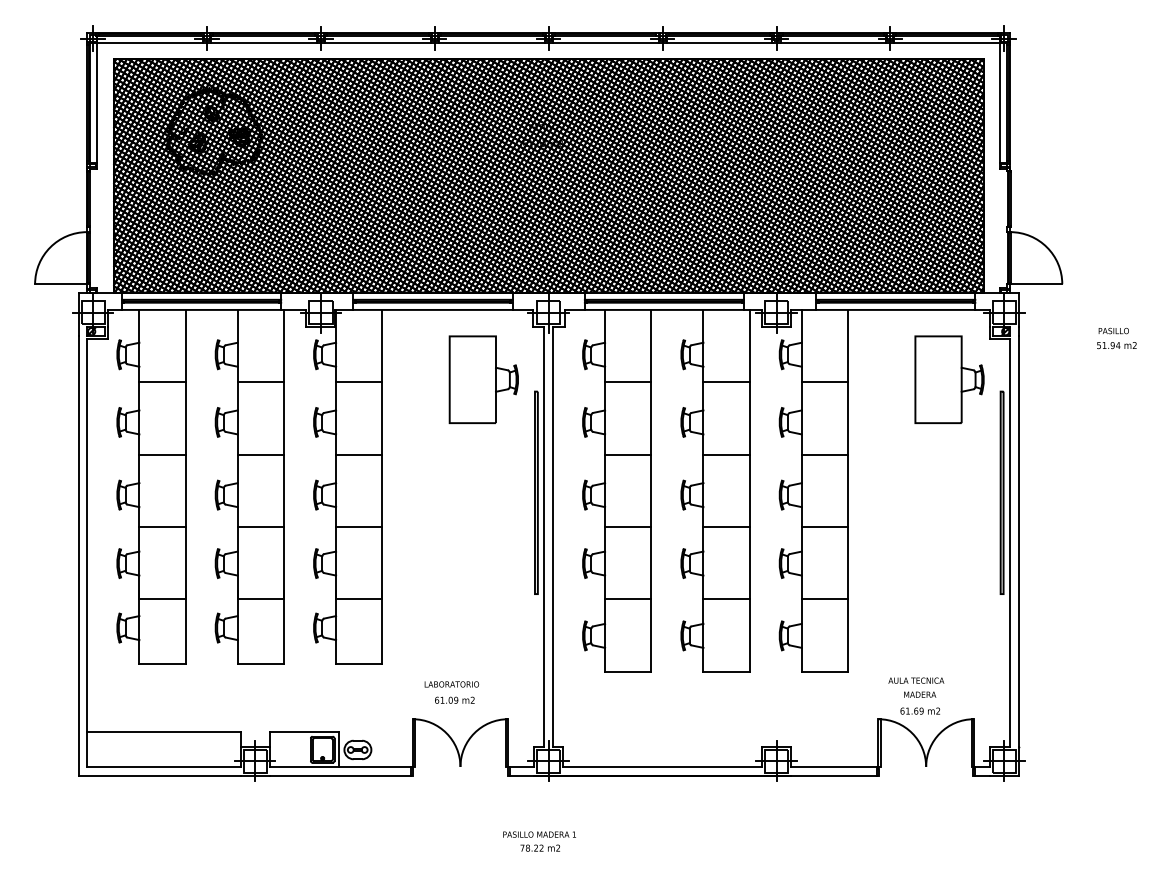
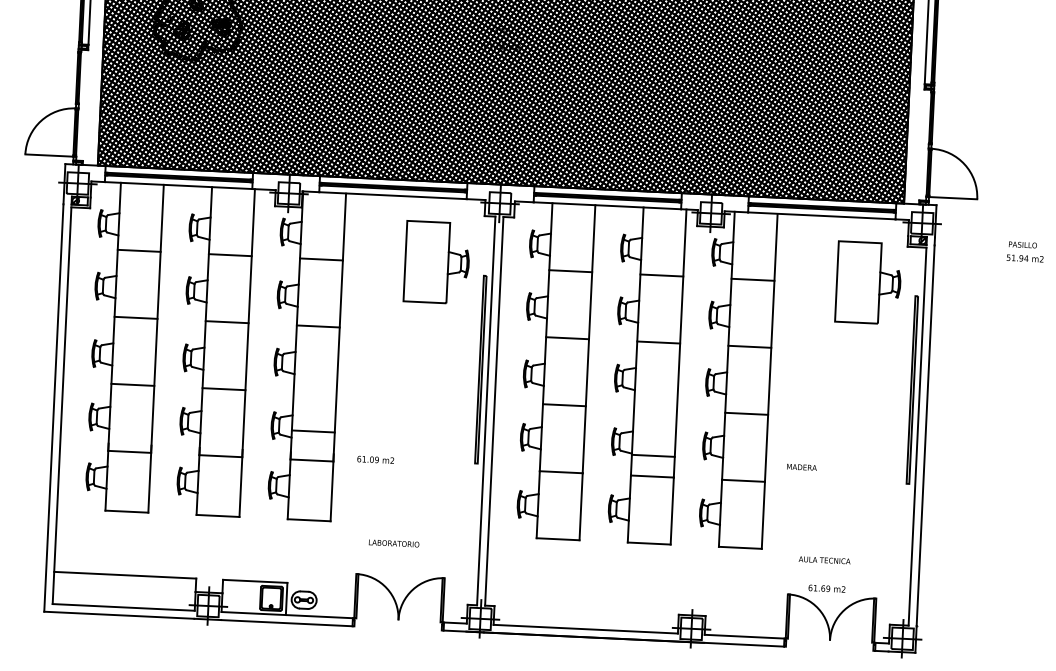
line: (359, 526) -> (313, 431), moved
line: (726, 526) -> (653, 455), moved
text: (920, 694) -> (802, 467), moved
text: (454, 699) -> (375, 459), moved

